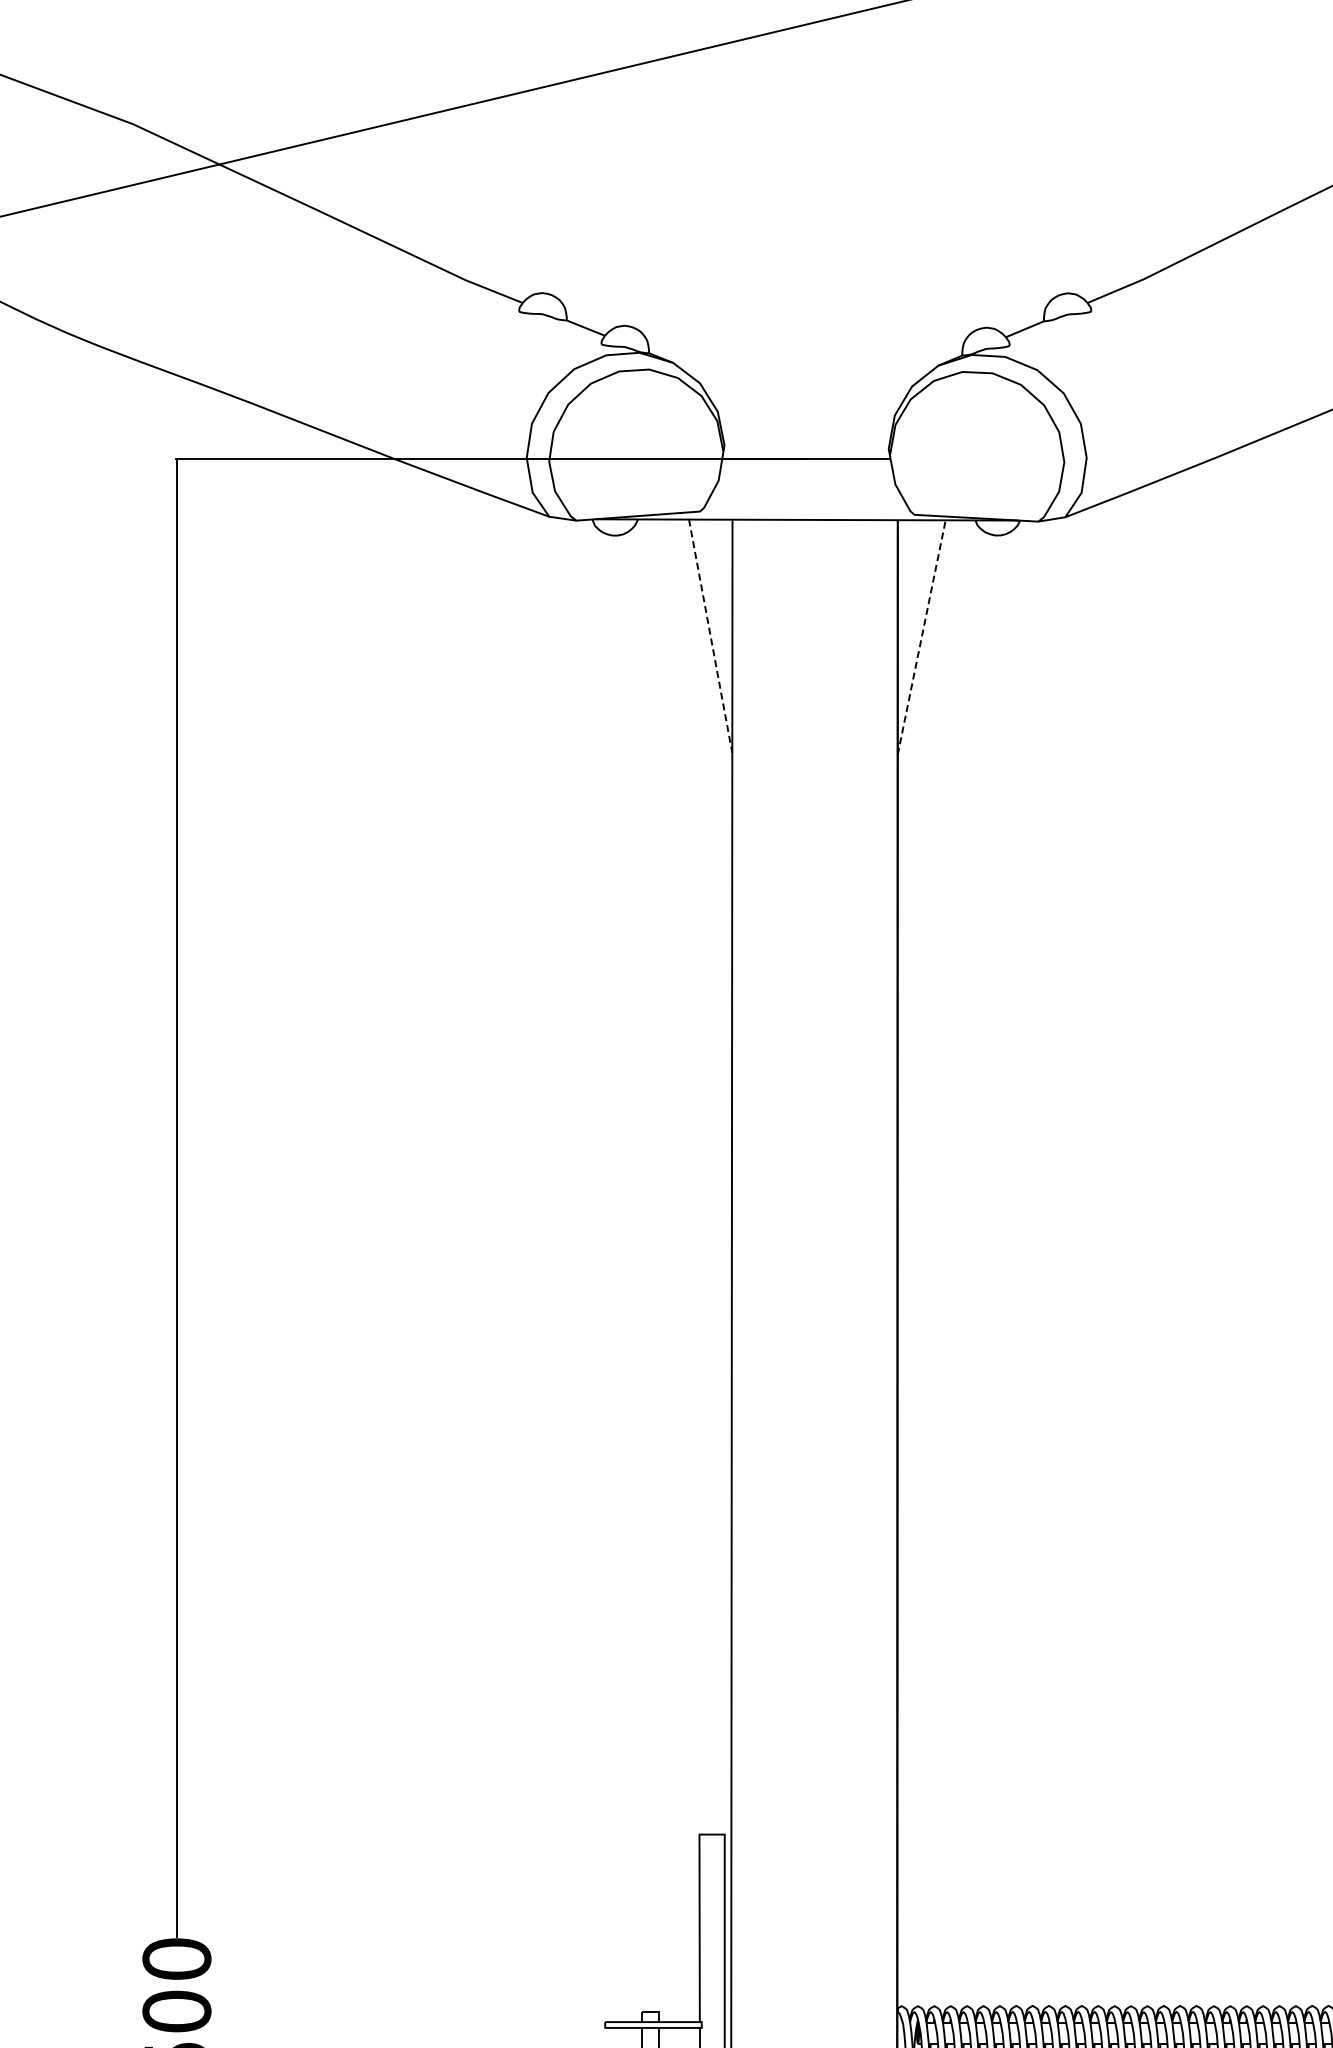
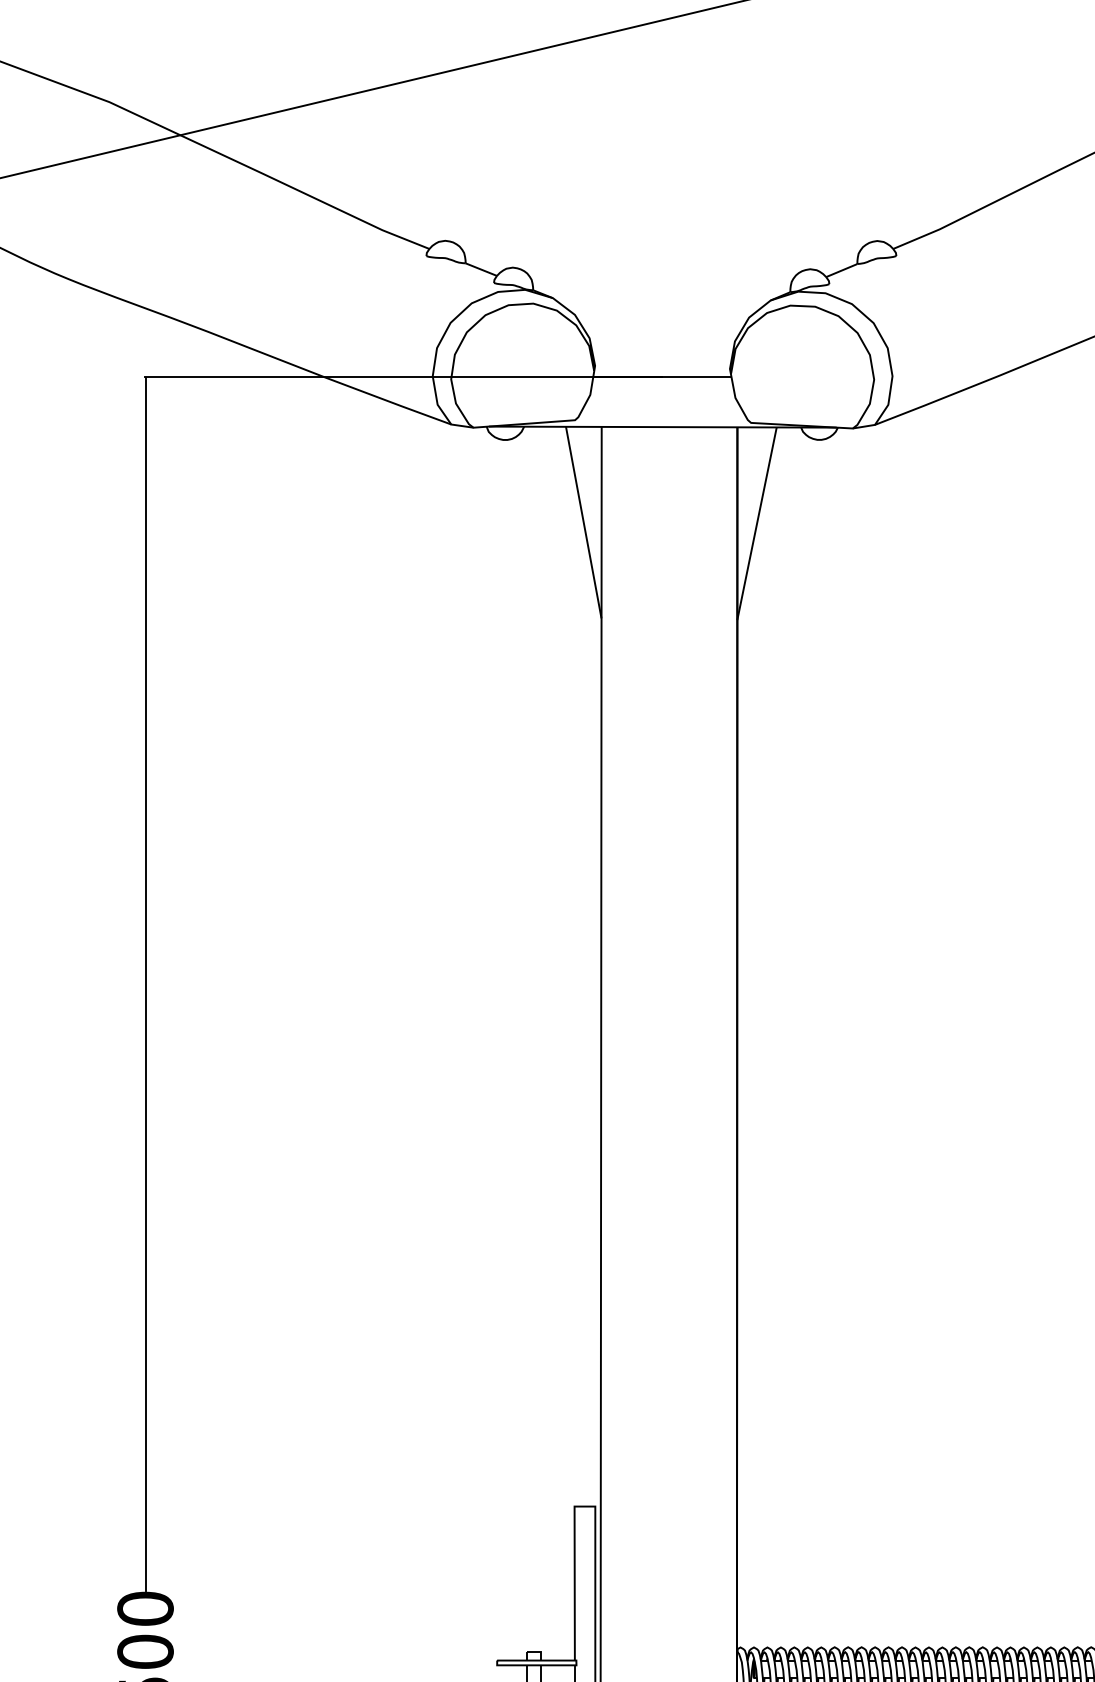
line: (710, 636) -> (583, 522), dashed -> solid
line: (921, 637) -> (756, 523), dashed -> solid

